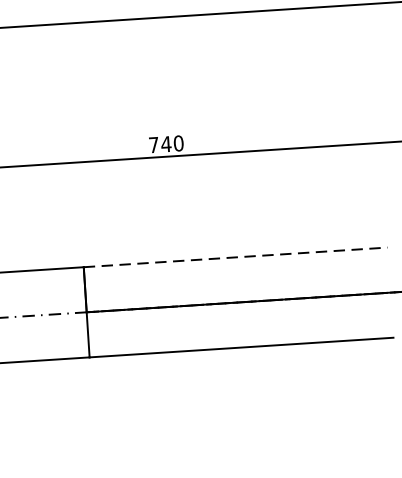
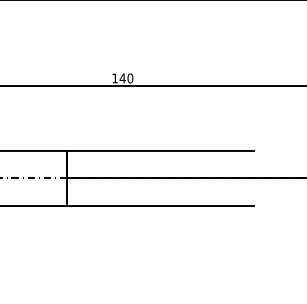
text: (152, 145) -> (114, 78), 740 -> 140
line: (235, 257) -> (160, 150), dashed -> solid

